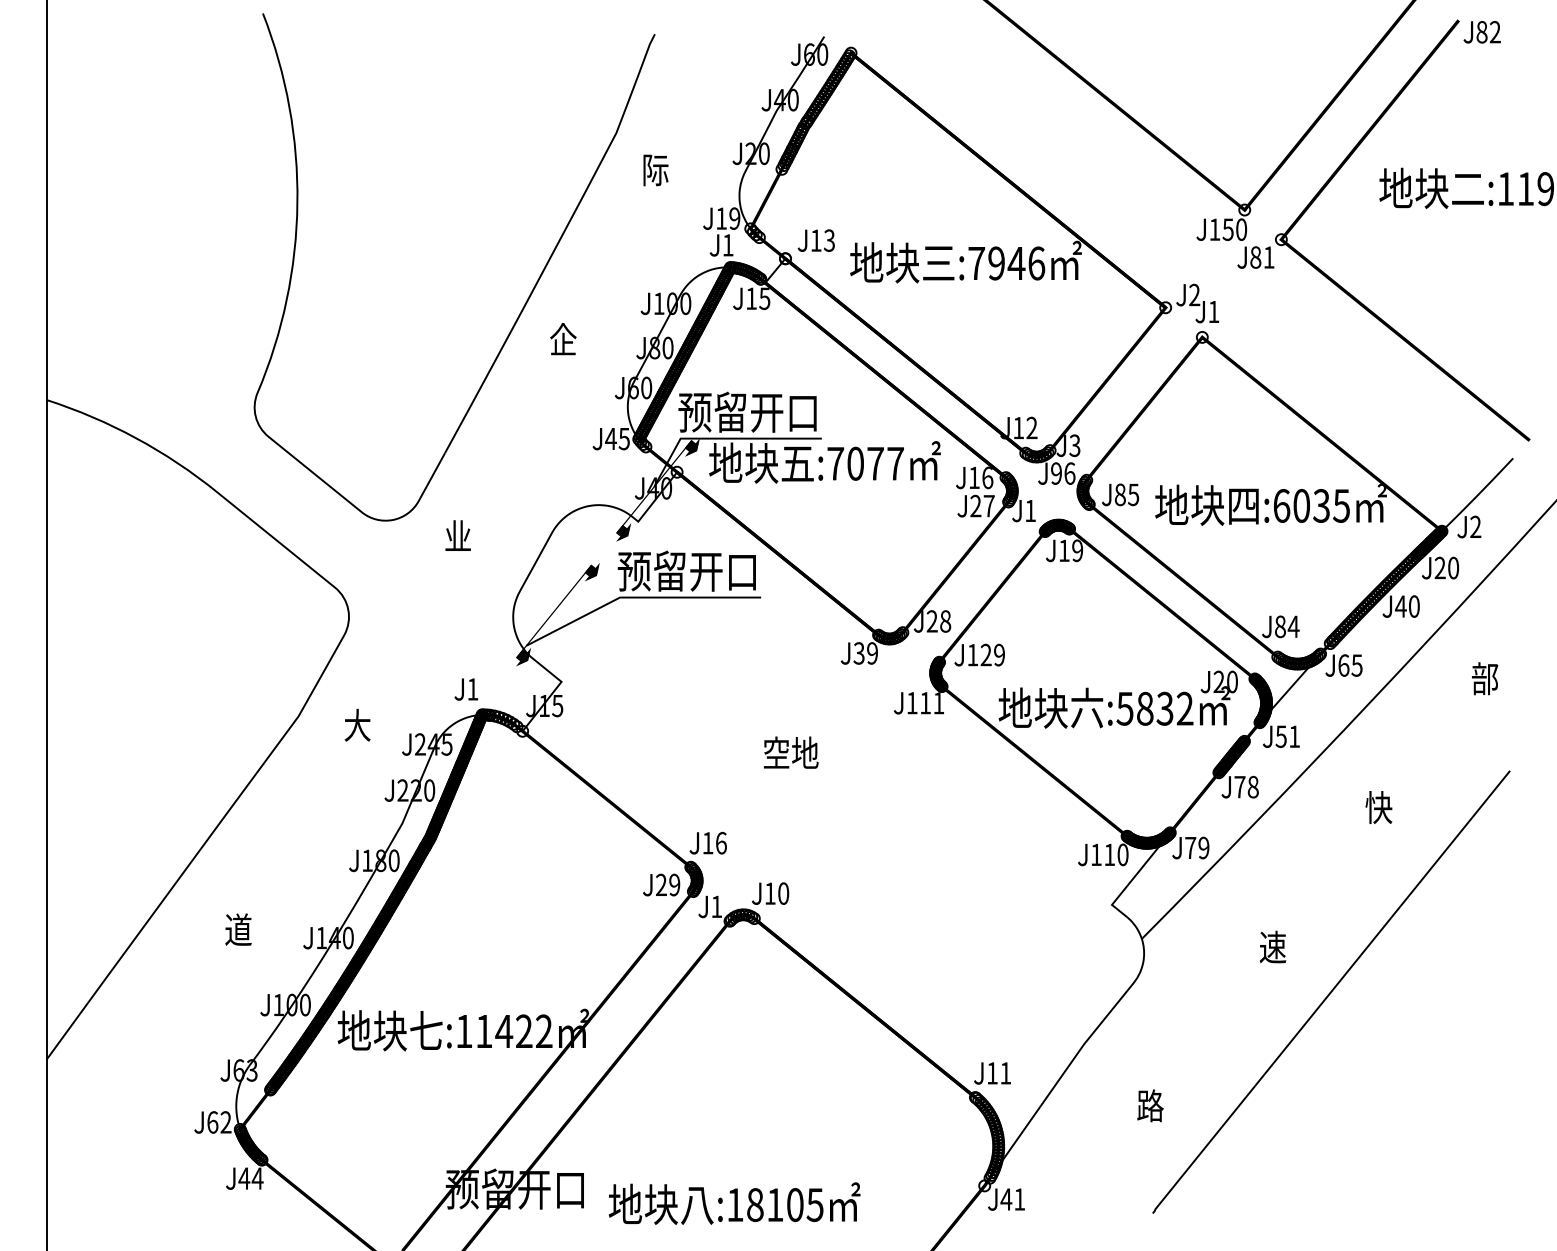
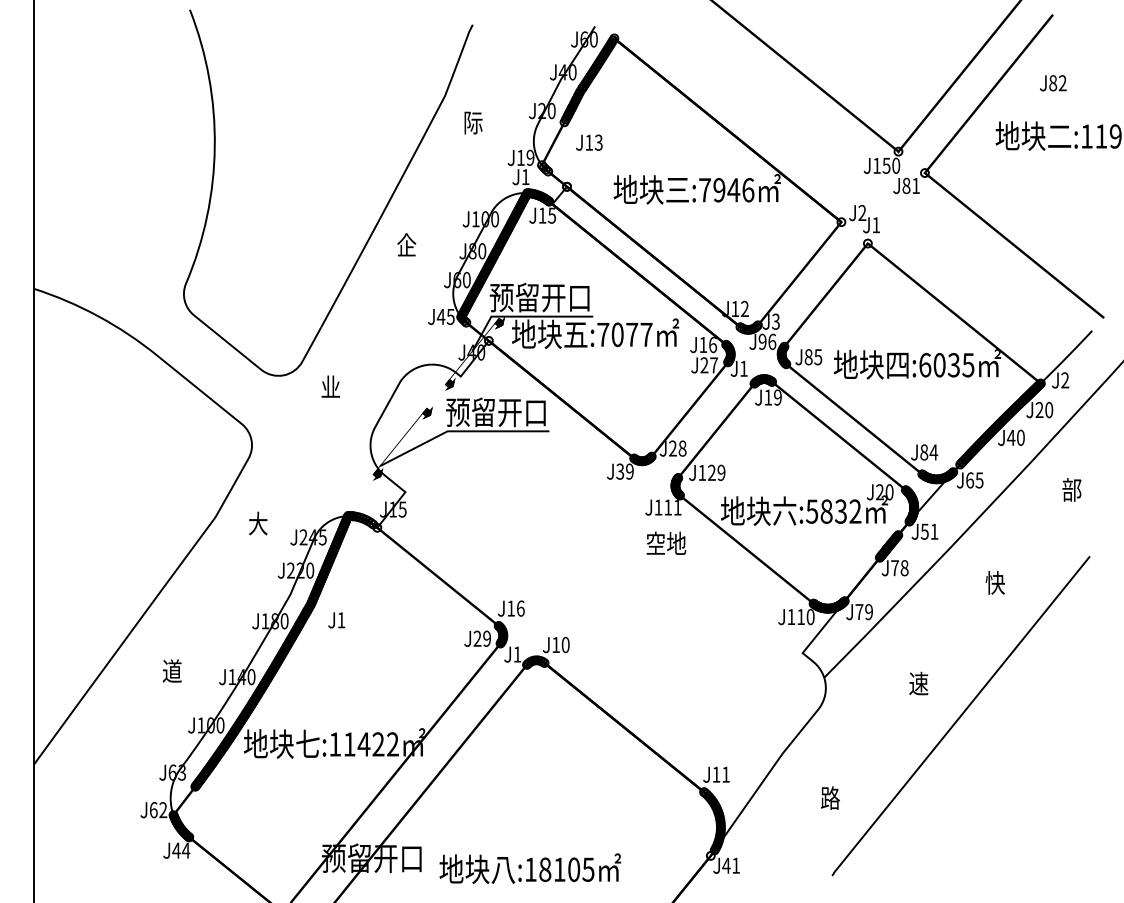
text: (1481, 32) -> (1052, 83), moved
text: (815, 240) -> (588, 142), moved
text: (466, 689) -> (336, 620), moved
text: (790, 752) -> (665, 543), moved

